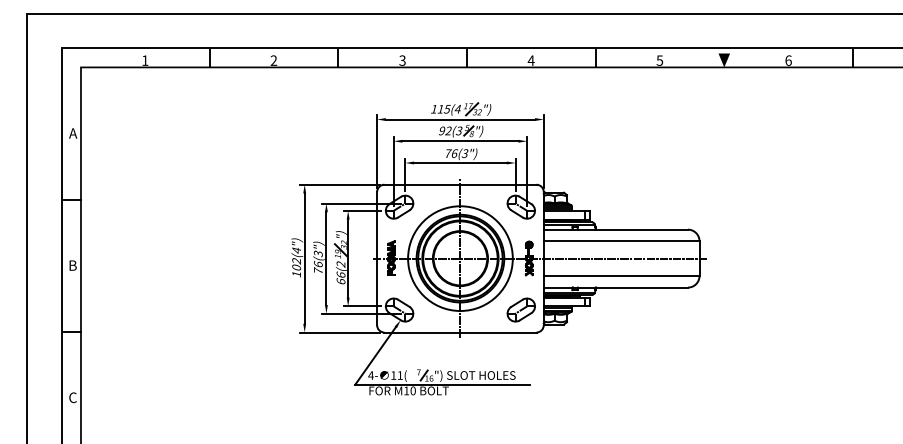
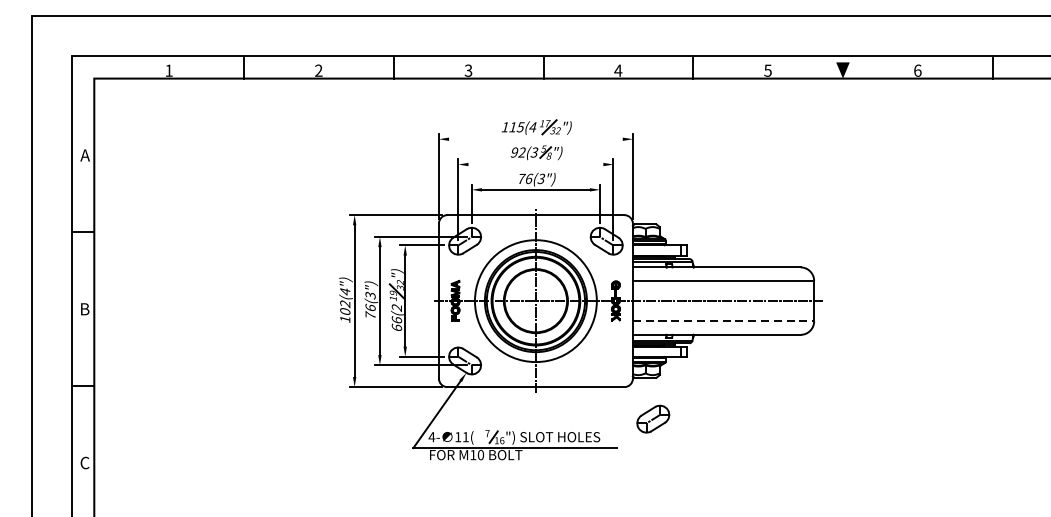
line: (460, 119) -> (535, 139), removed
line: (460, 141) -> (535, 164), removed
line: (621, 276) -> (723, 321), solid -> dashed
part: (520, 309) -> (652, 418), moved

